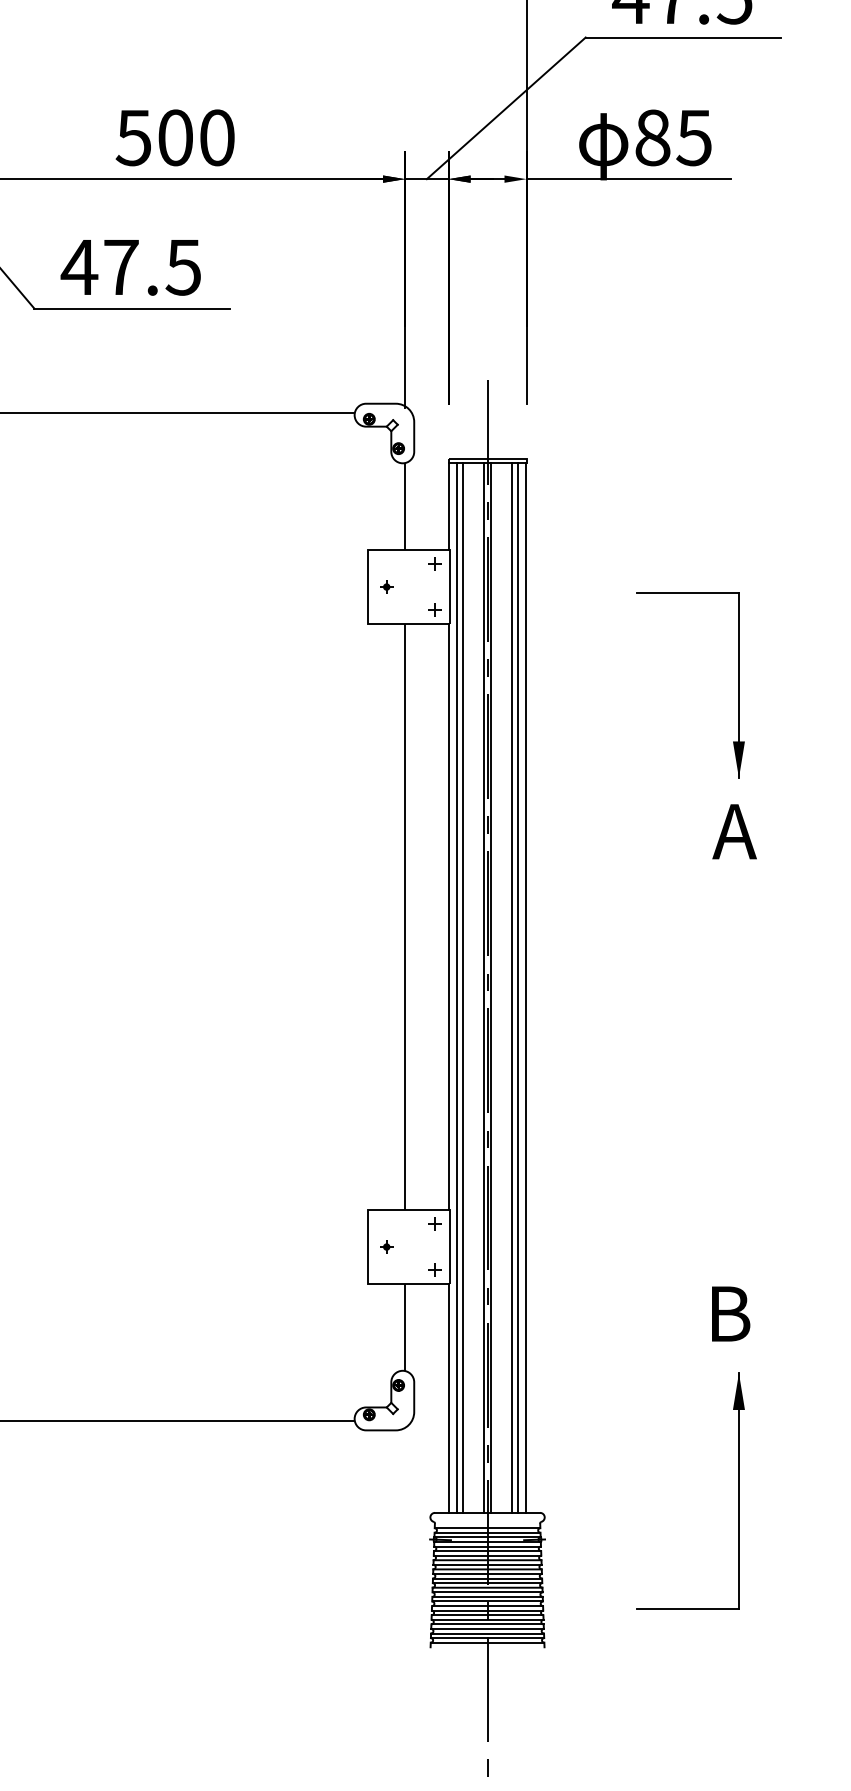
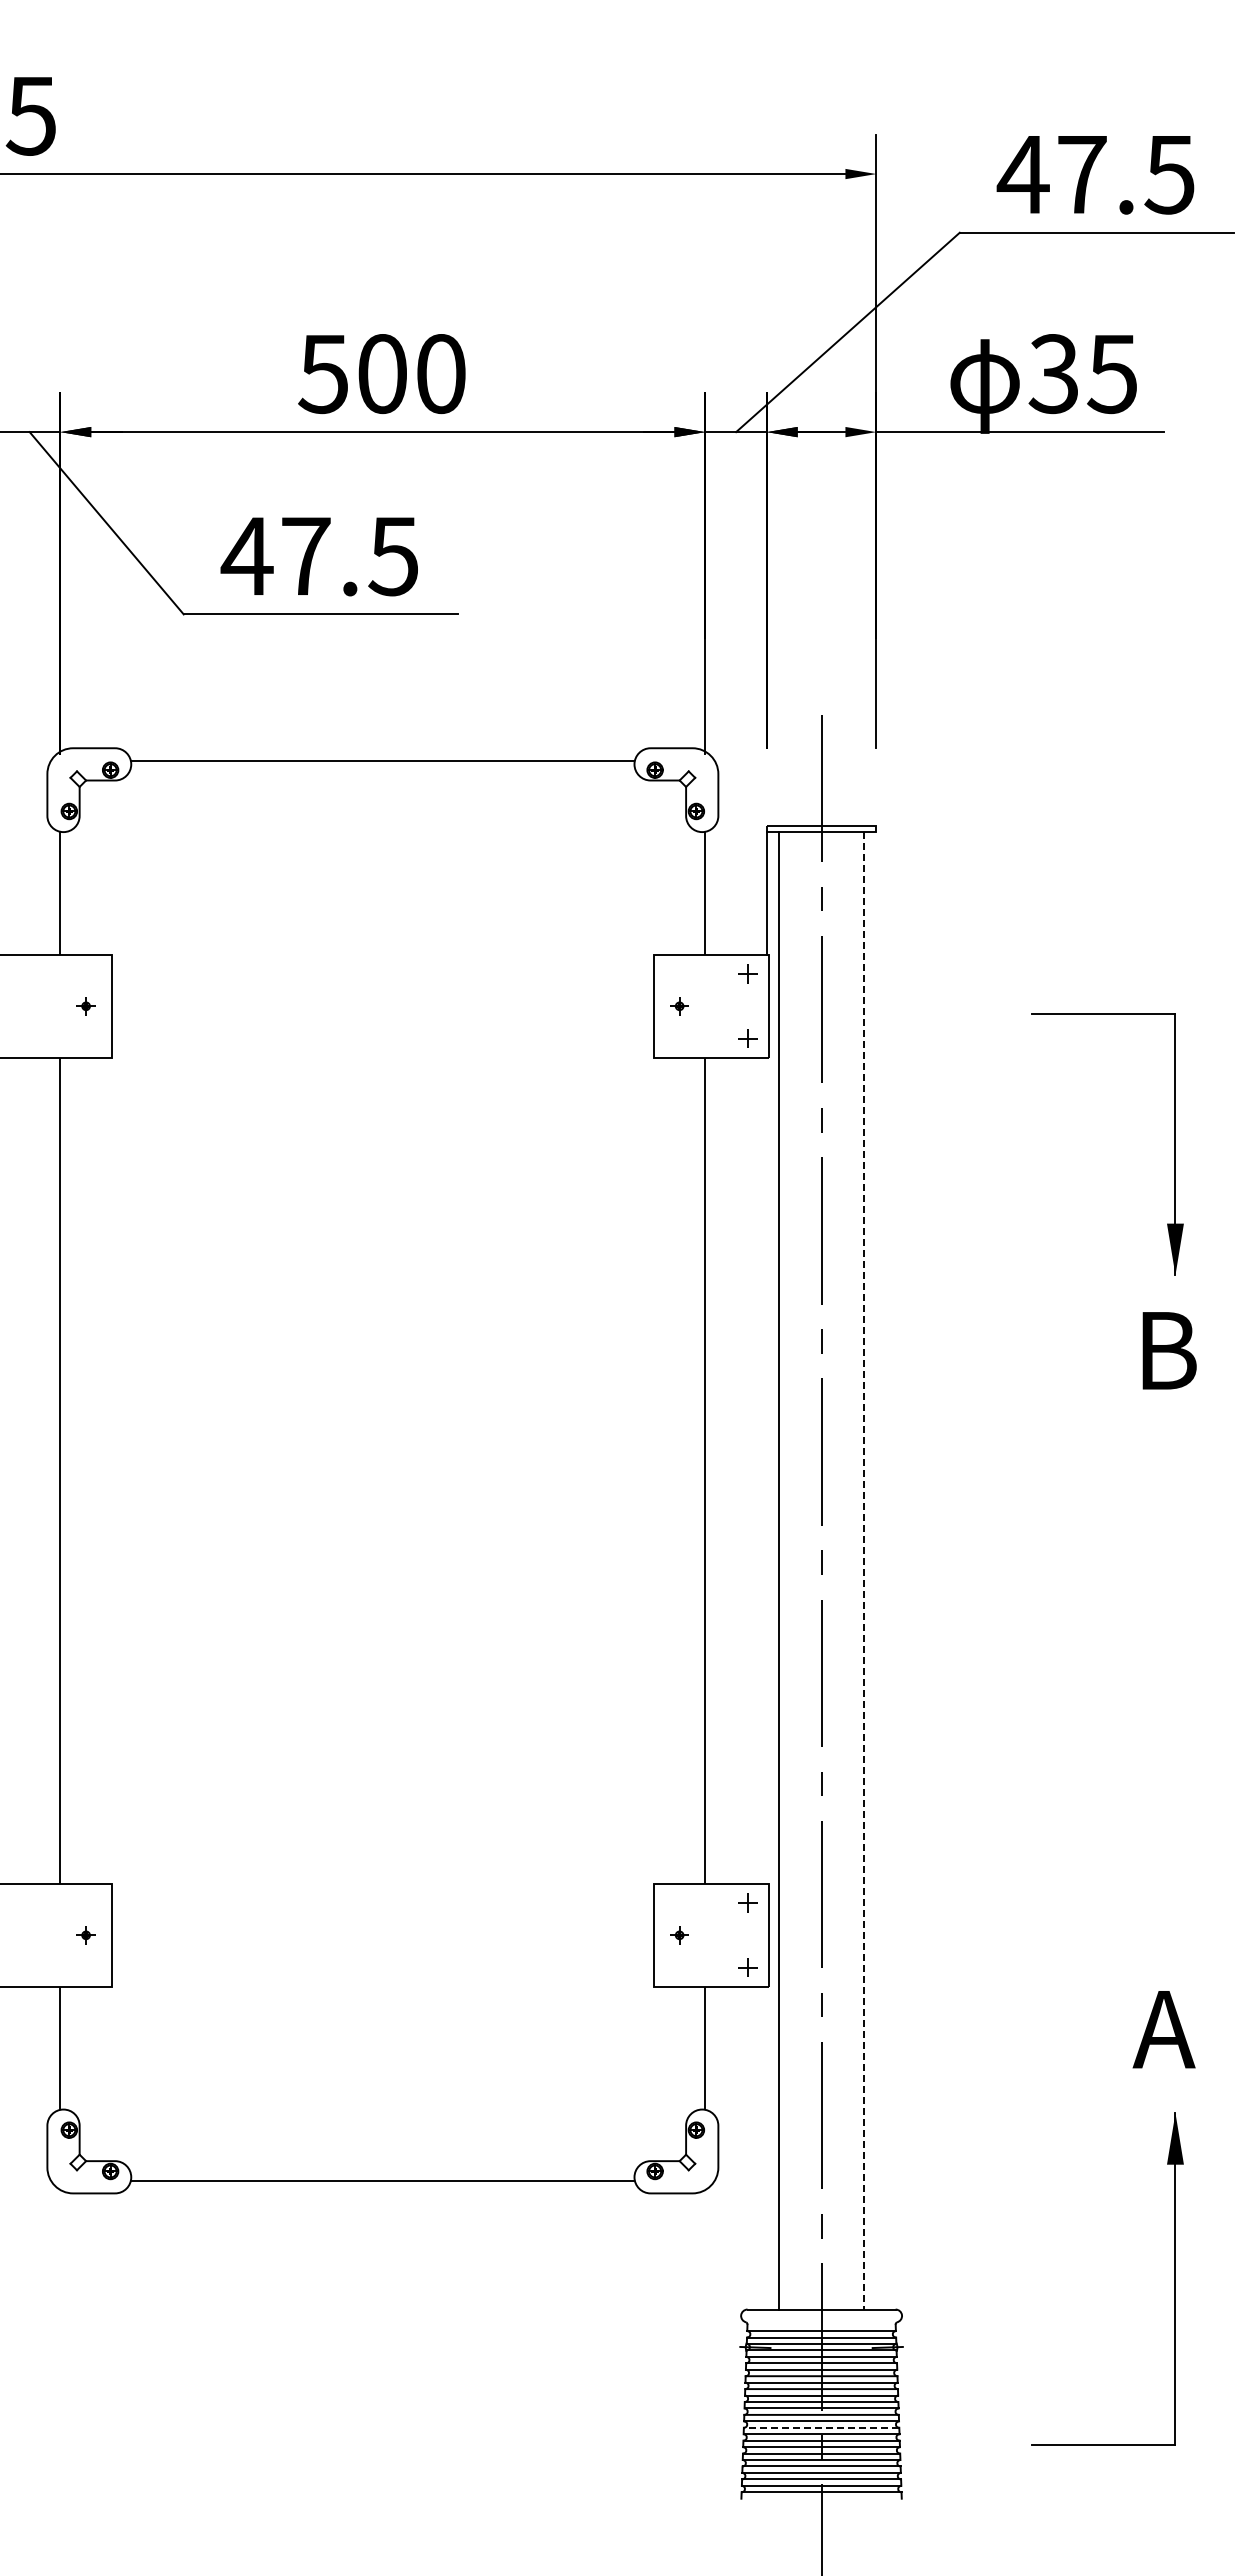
text: (652, 138) -> (1053, 374), 85 -> 35
text: (734, 831) -> (1169, 1350), A -> B
line: (449, 916) -> (767, 1470), removed
line: (462, 987) -> (786, 1570), removed
line: (483, 987) -> (816, 1570), removed
line: (491, 987) -> (827, 1570), removed
line: (512, 987) -> (856, 1570), removed
line: (518, 987) -> (864, 1570), solid -> dashed
line: (526, 987) -> (876, 1570), removed
text: (730, 1313) -> (1163, 2029), B -> A
line: (449, 1397) -> (767, 2147), removed
line: (487, 1596) -> (821, 2427), solid -> dashed

